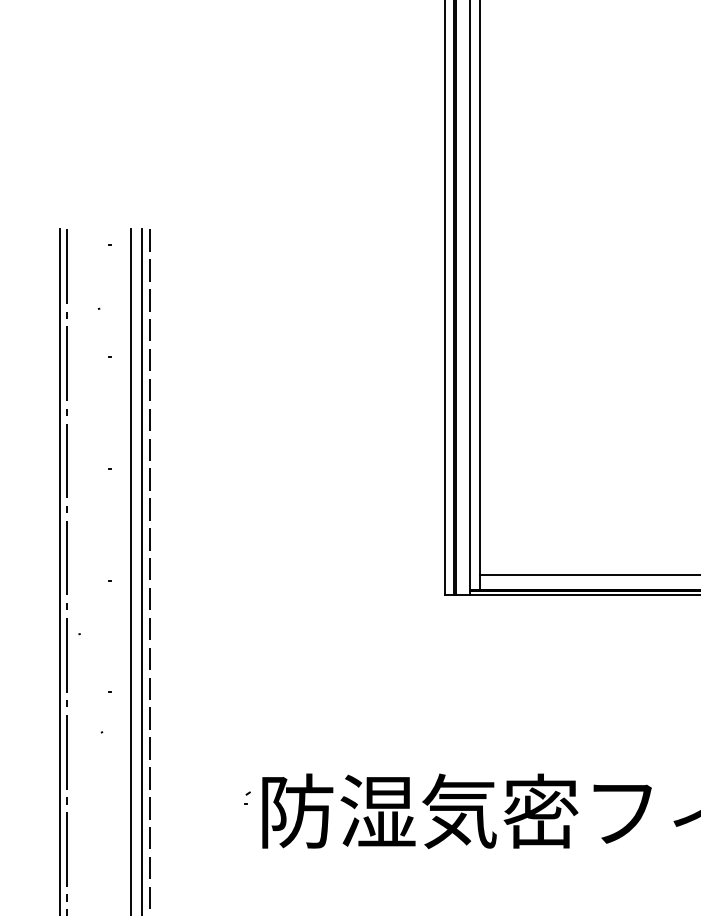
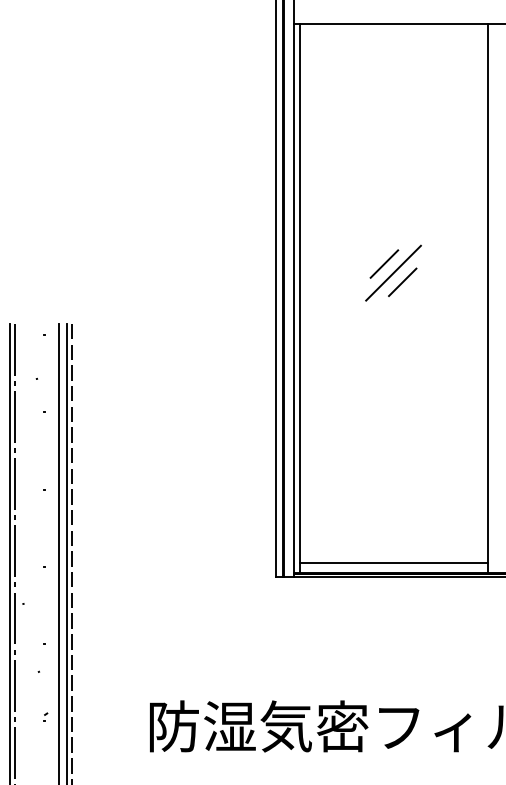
line: (601, 141) -> (384, 263), added
line: (614, 154) -> (393, 272), added
line: (627, 169) -> (402, 282), added
part: (247, 796) -> (45, 716), moved

